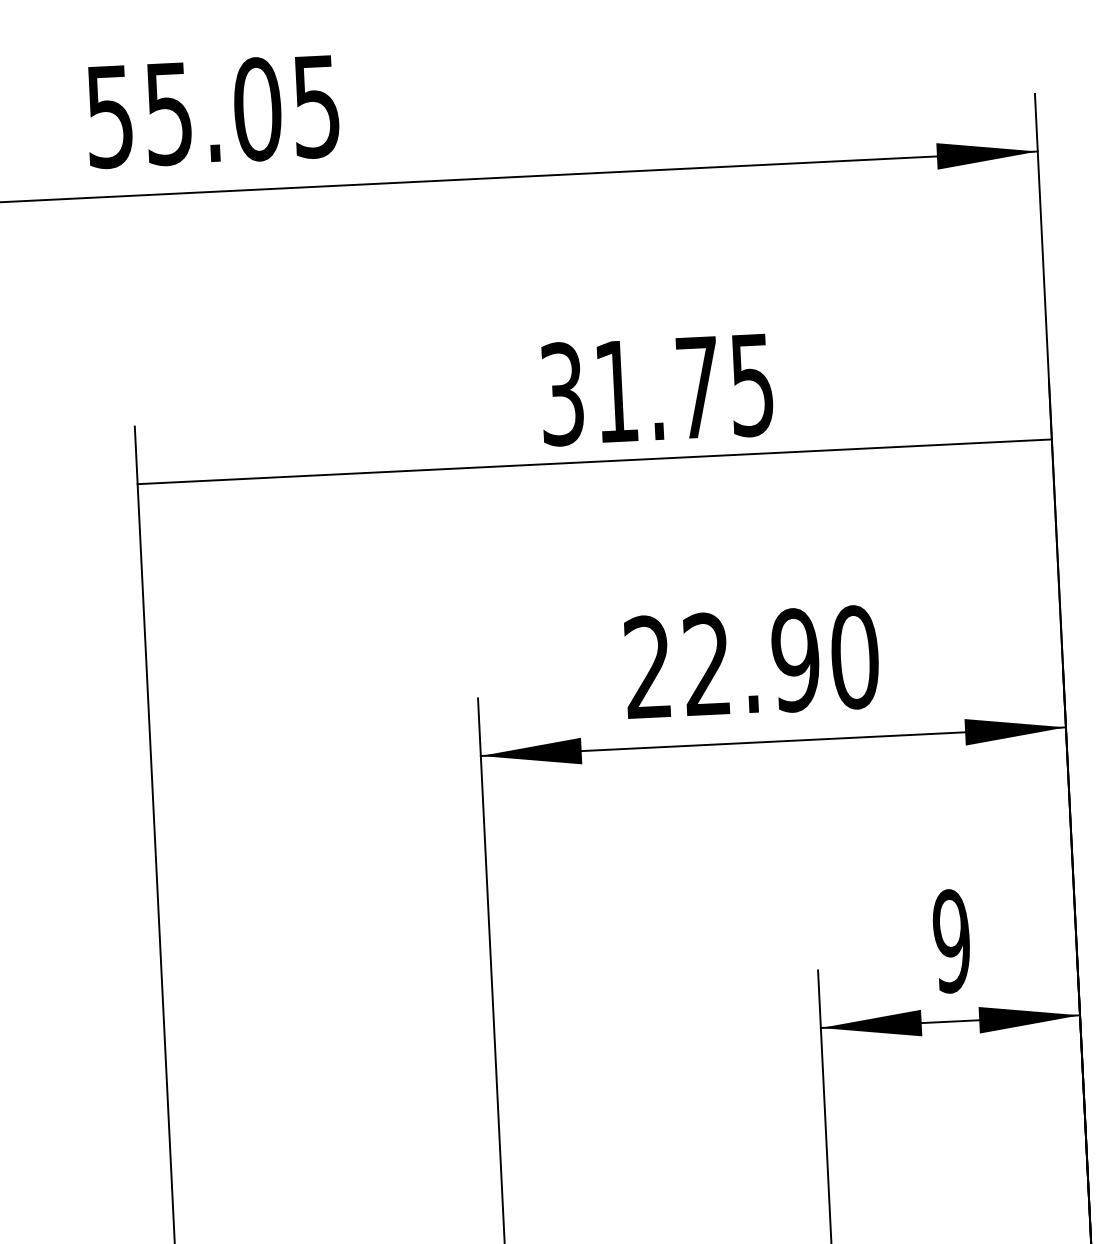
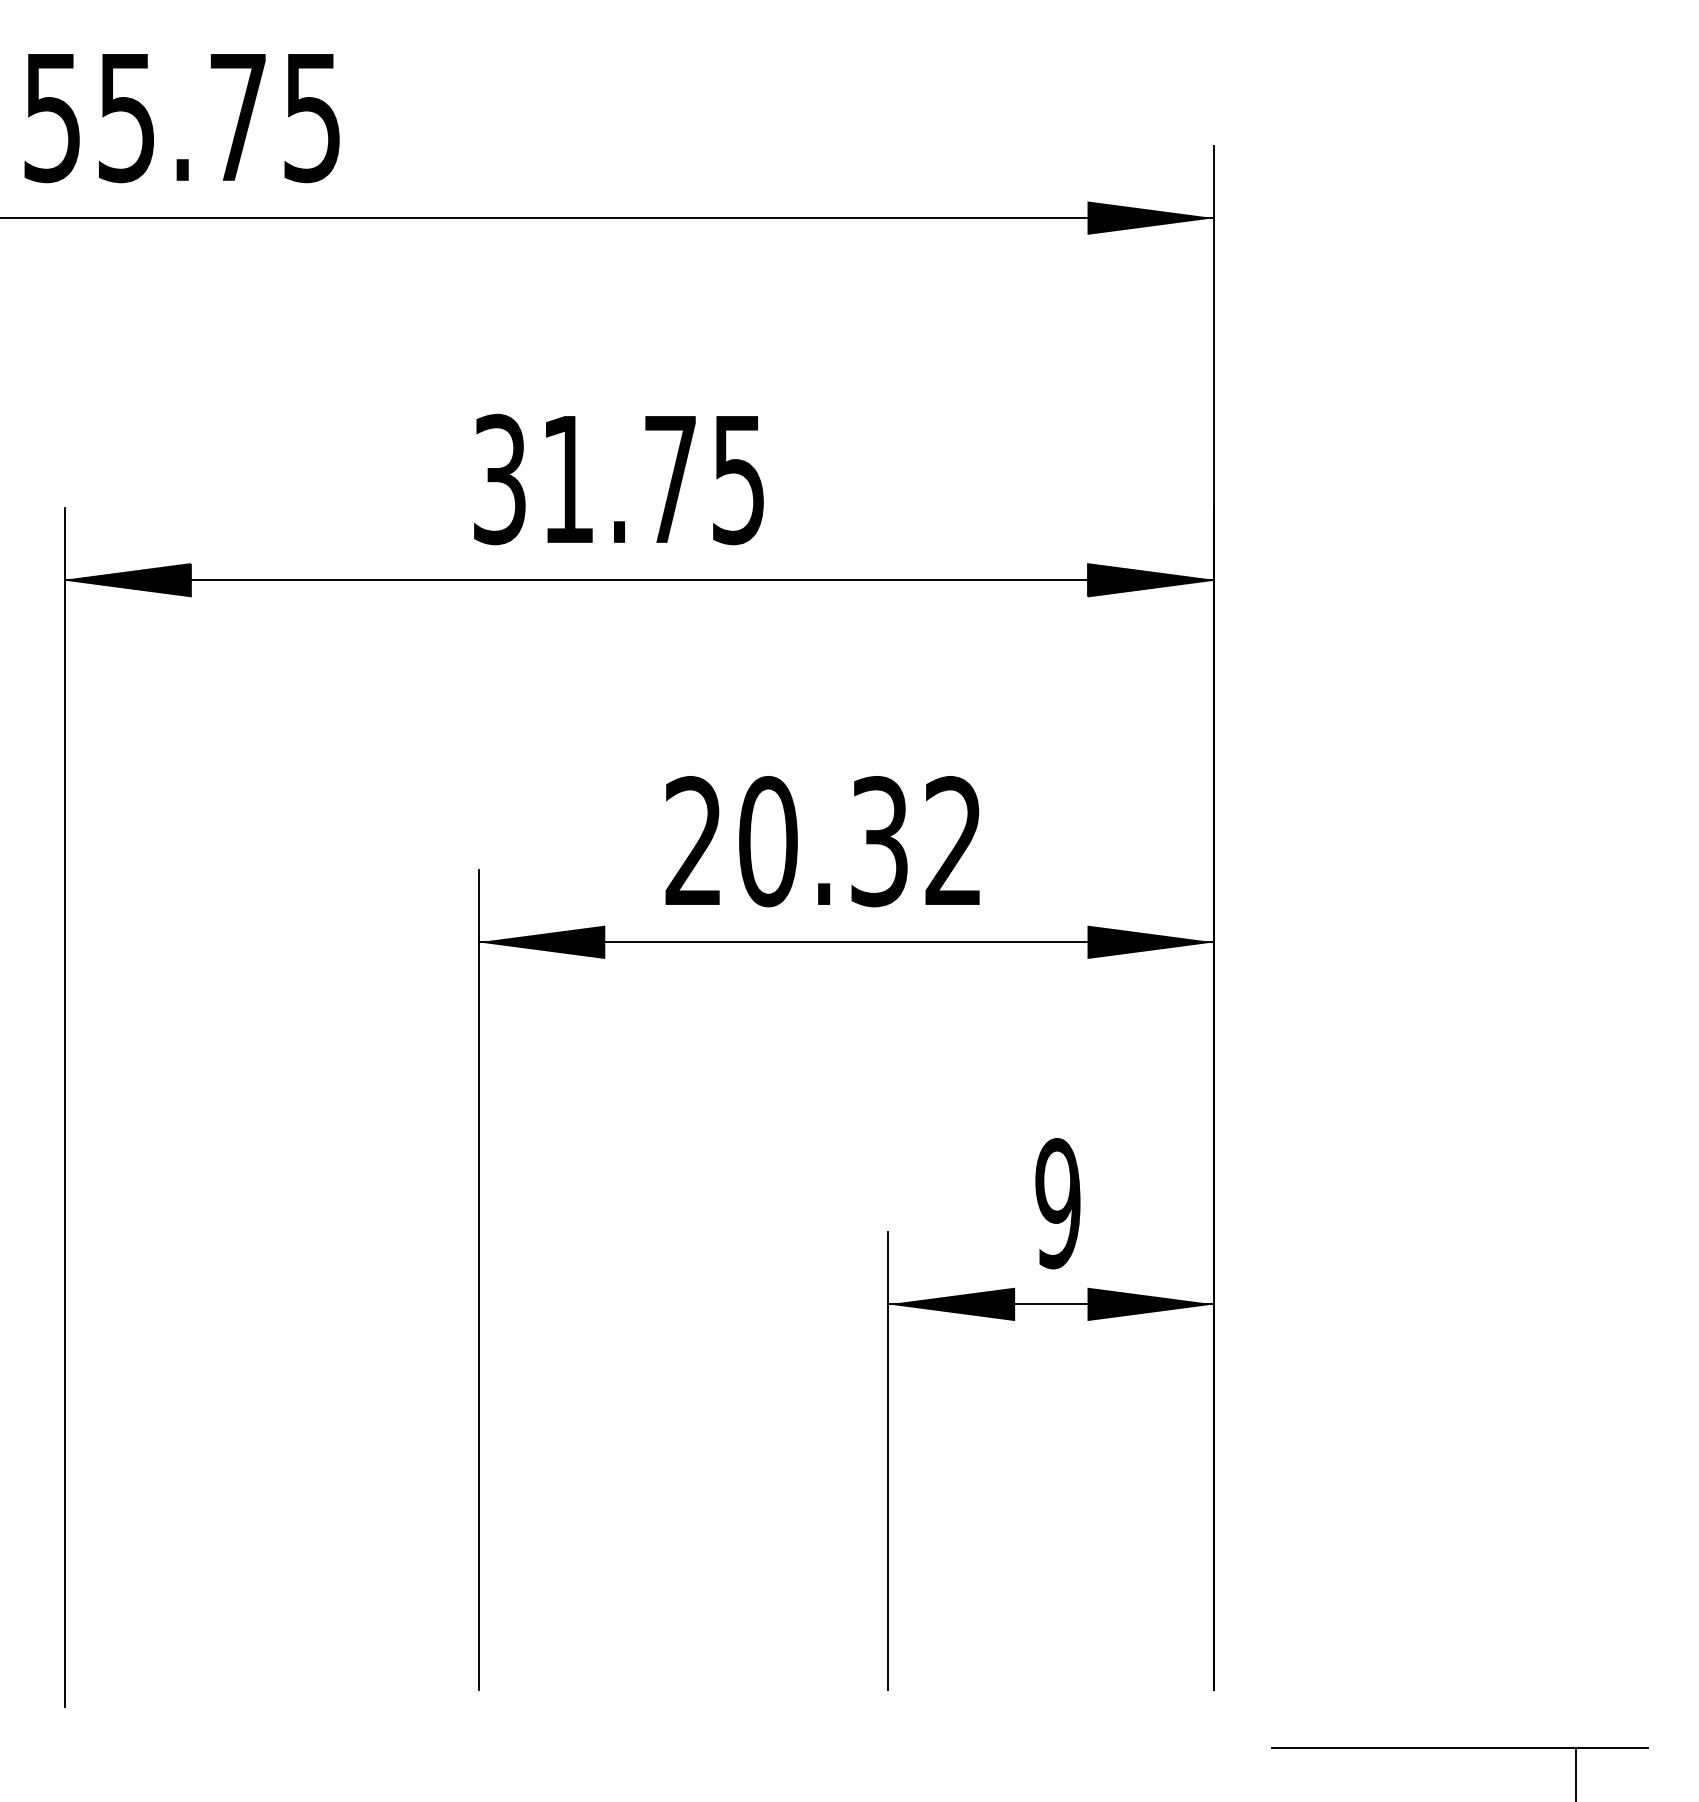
text: (257, 109) -> (238, 117), 55.05 -> 55.75
text: (656, 389) -> (618, 479), moved
hatch: (1001, 441) -> (1150, 579), added
hatch: (188, 481) -> (128, 579), added
text: (781, 660) -> (861, 841), 22.90 -> 20.32

